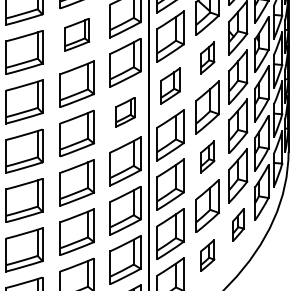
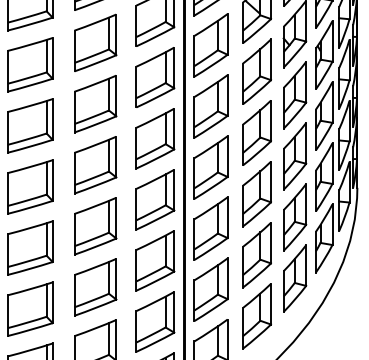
part: (77, 34) -> (95, 42), size x1.43
part: (207, 57) -> (256, 71), size x1.67
part: (169, 86) -> (210, 106), size x1.43
part: (125, 111) -> (155, 138), size x1.67
part: (207, 157) -> (256, 194), size x1.67
part: (238, 225) -> (295, 278), size x1.67
part: (207, 255) -> (256, 316), size x1.67

